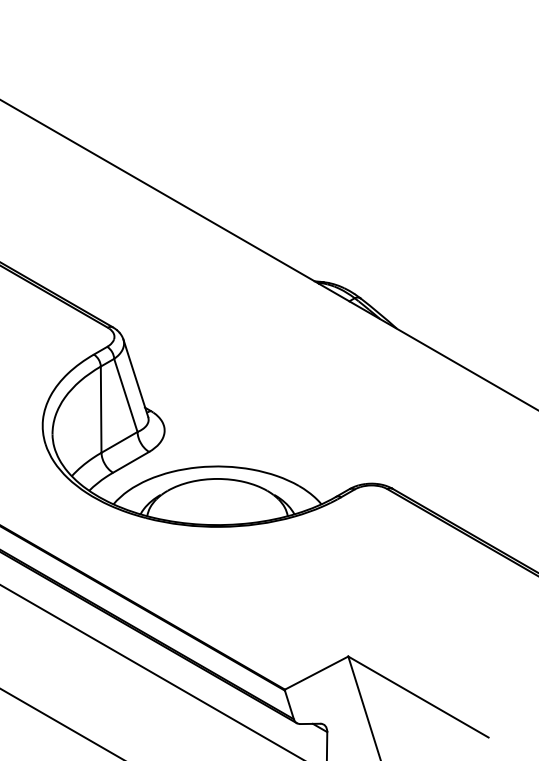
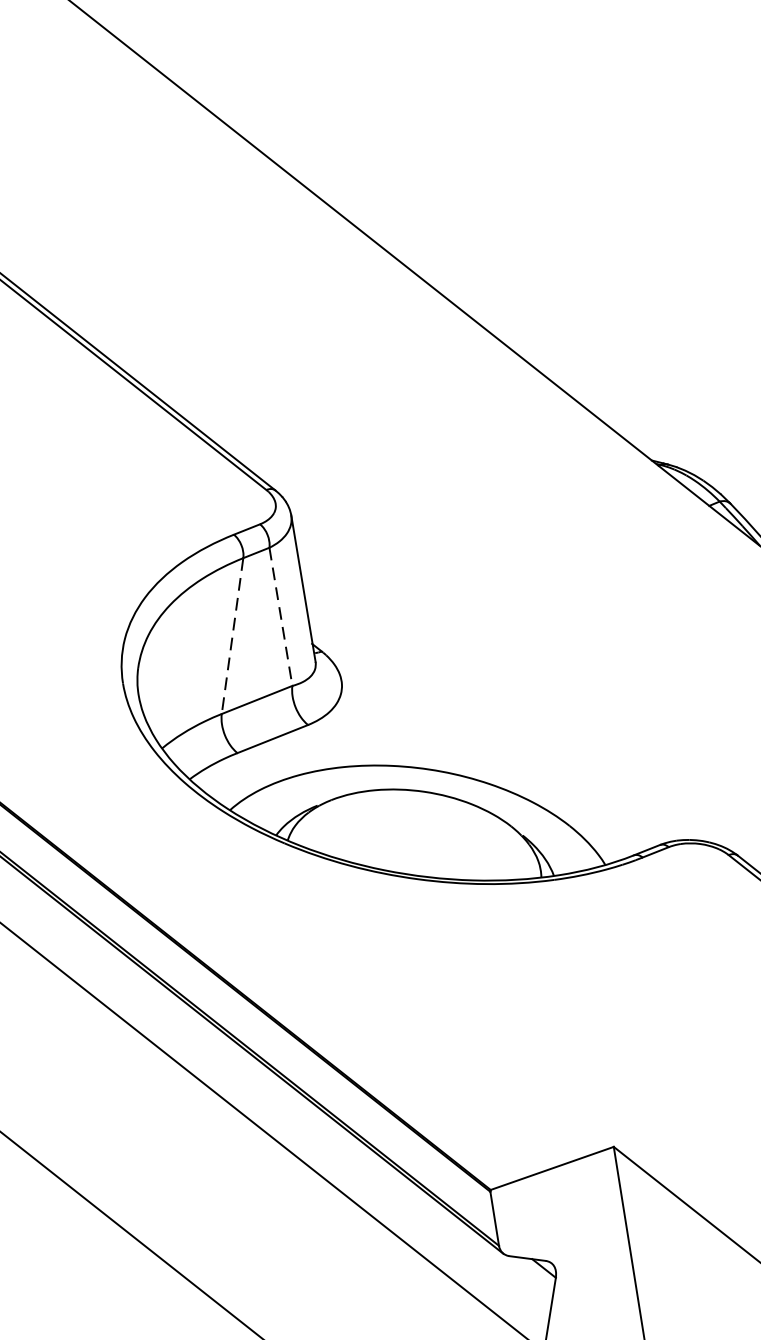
line: (126, 395) -> (282, 617), solid -> dashed
line: (101, 410) -> (232, 637), solid -> dashed

